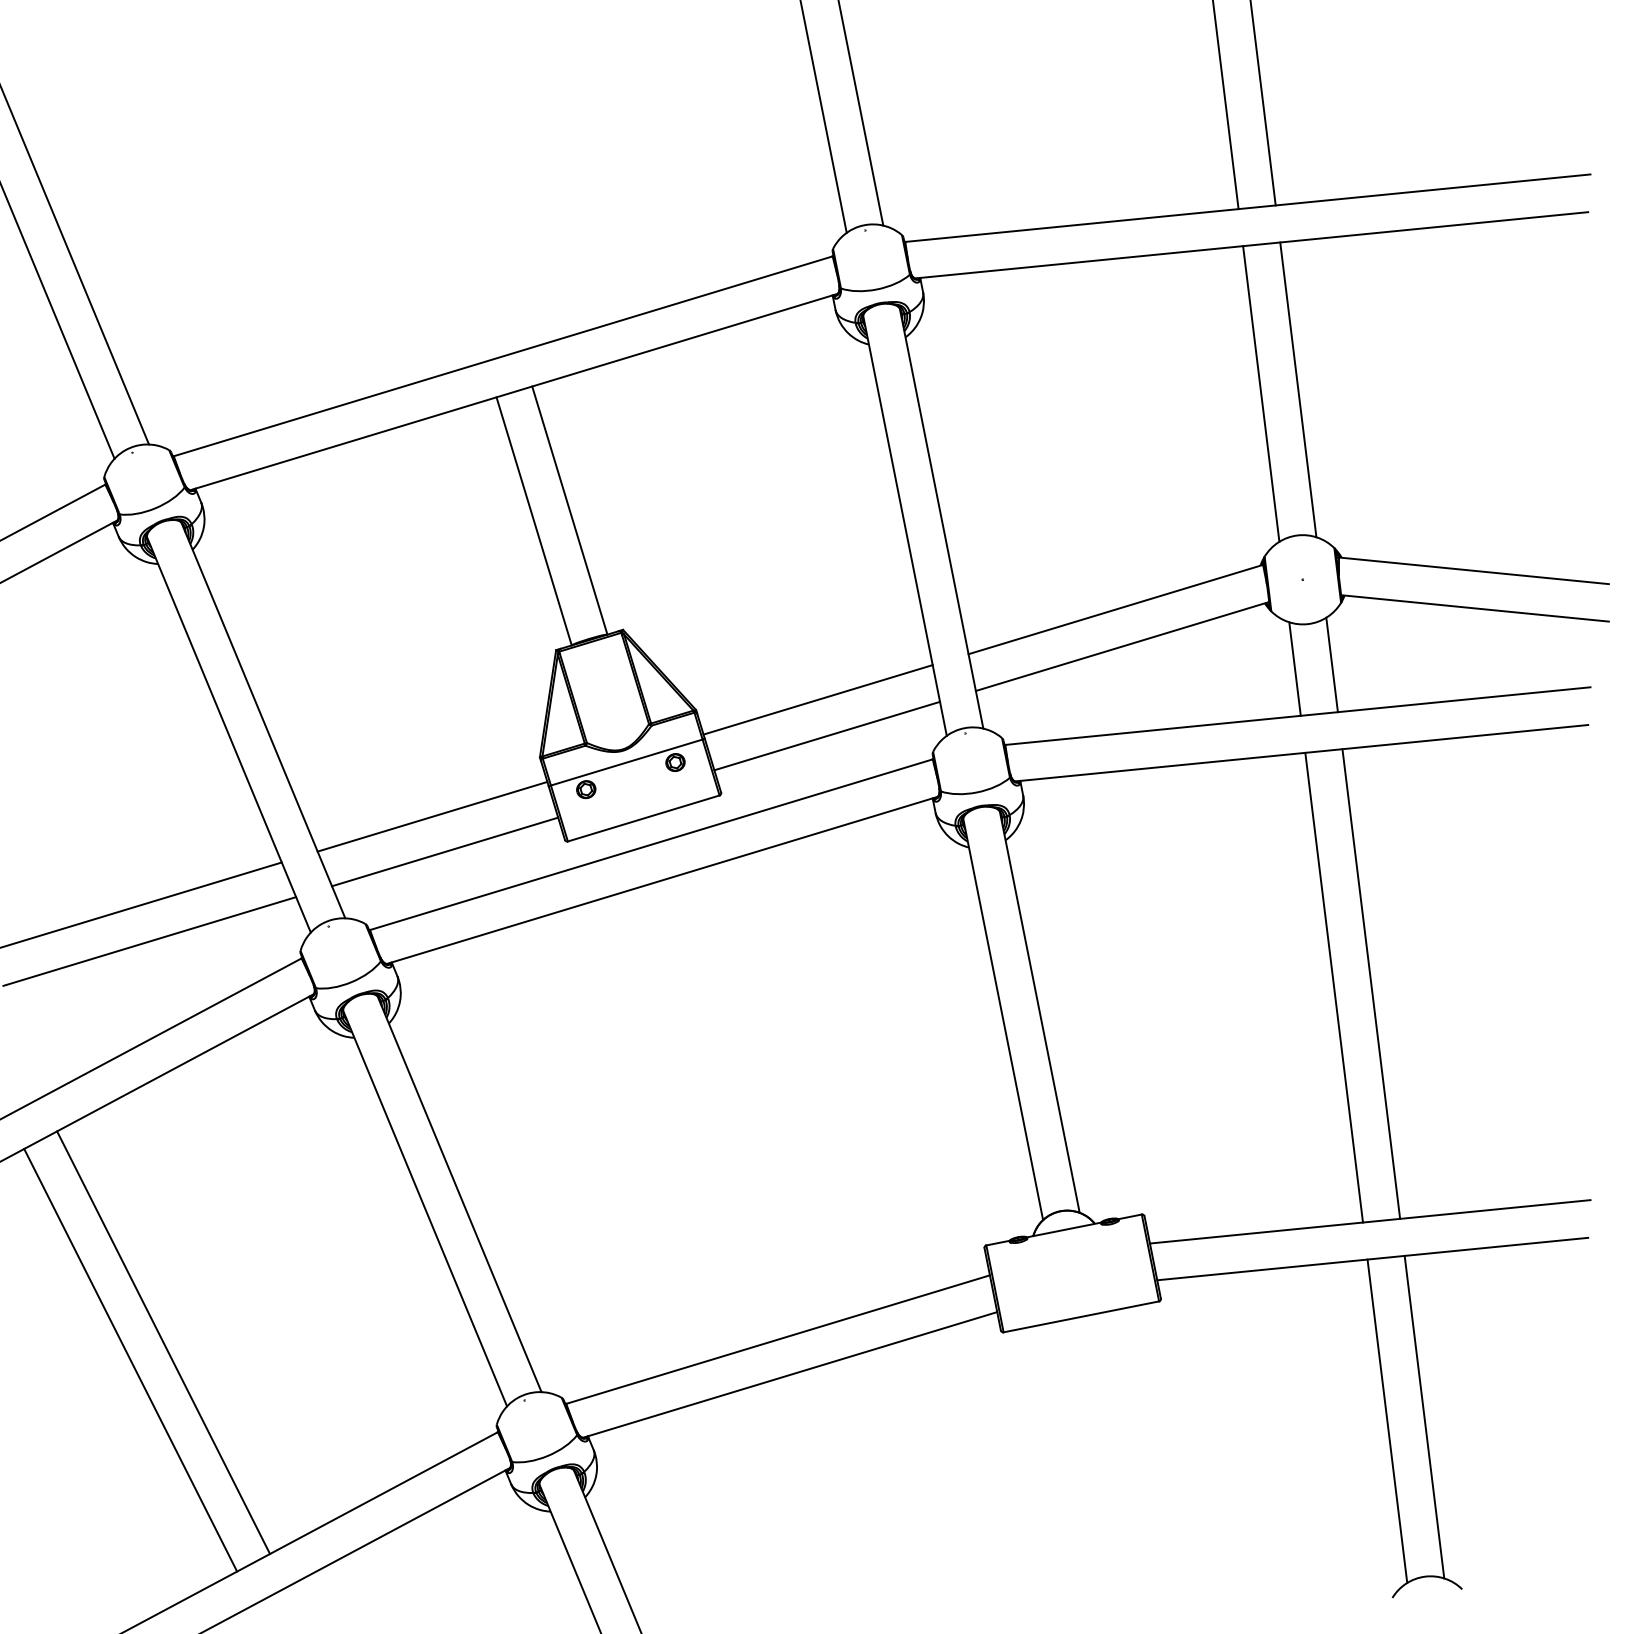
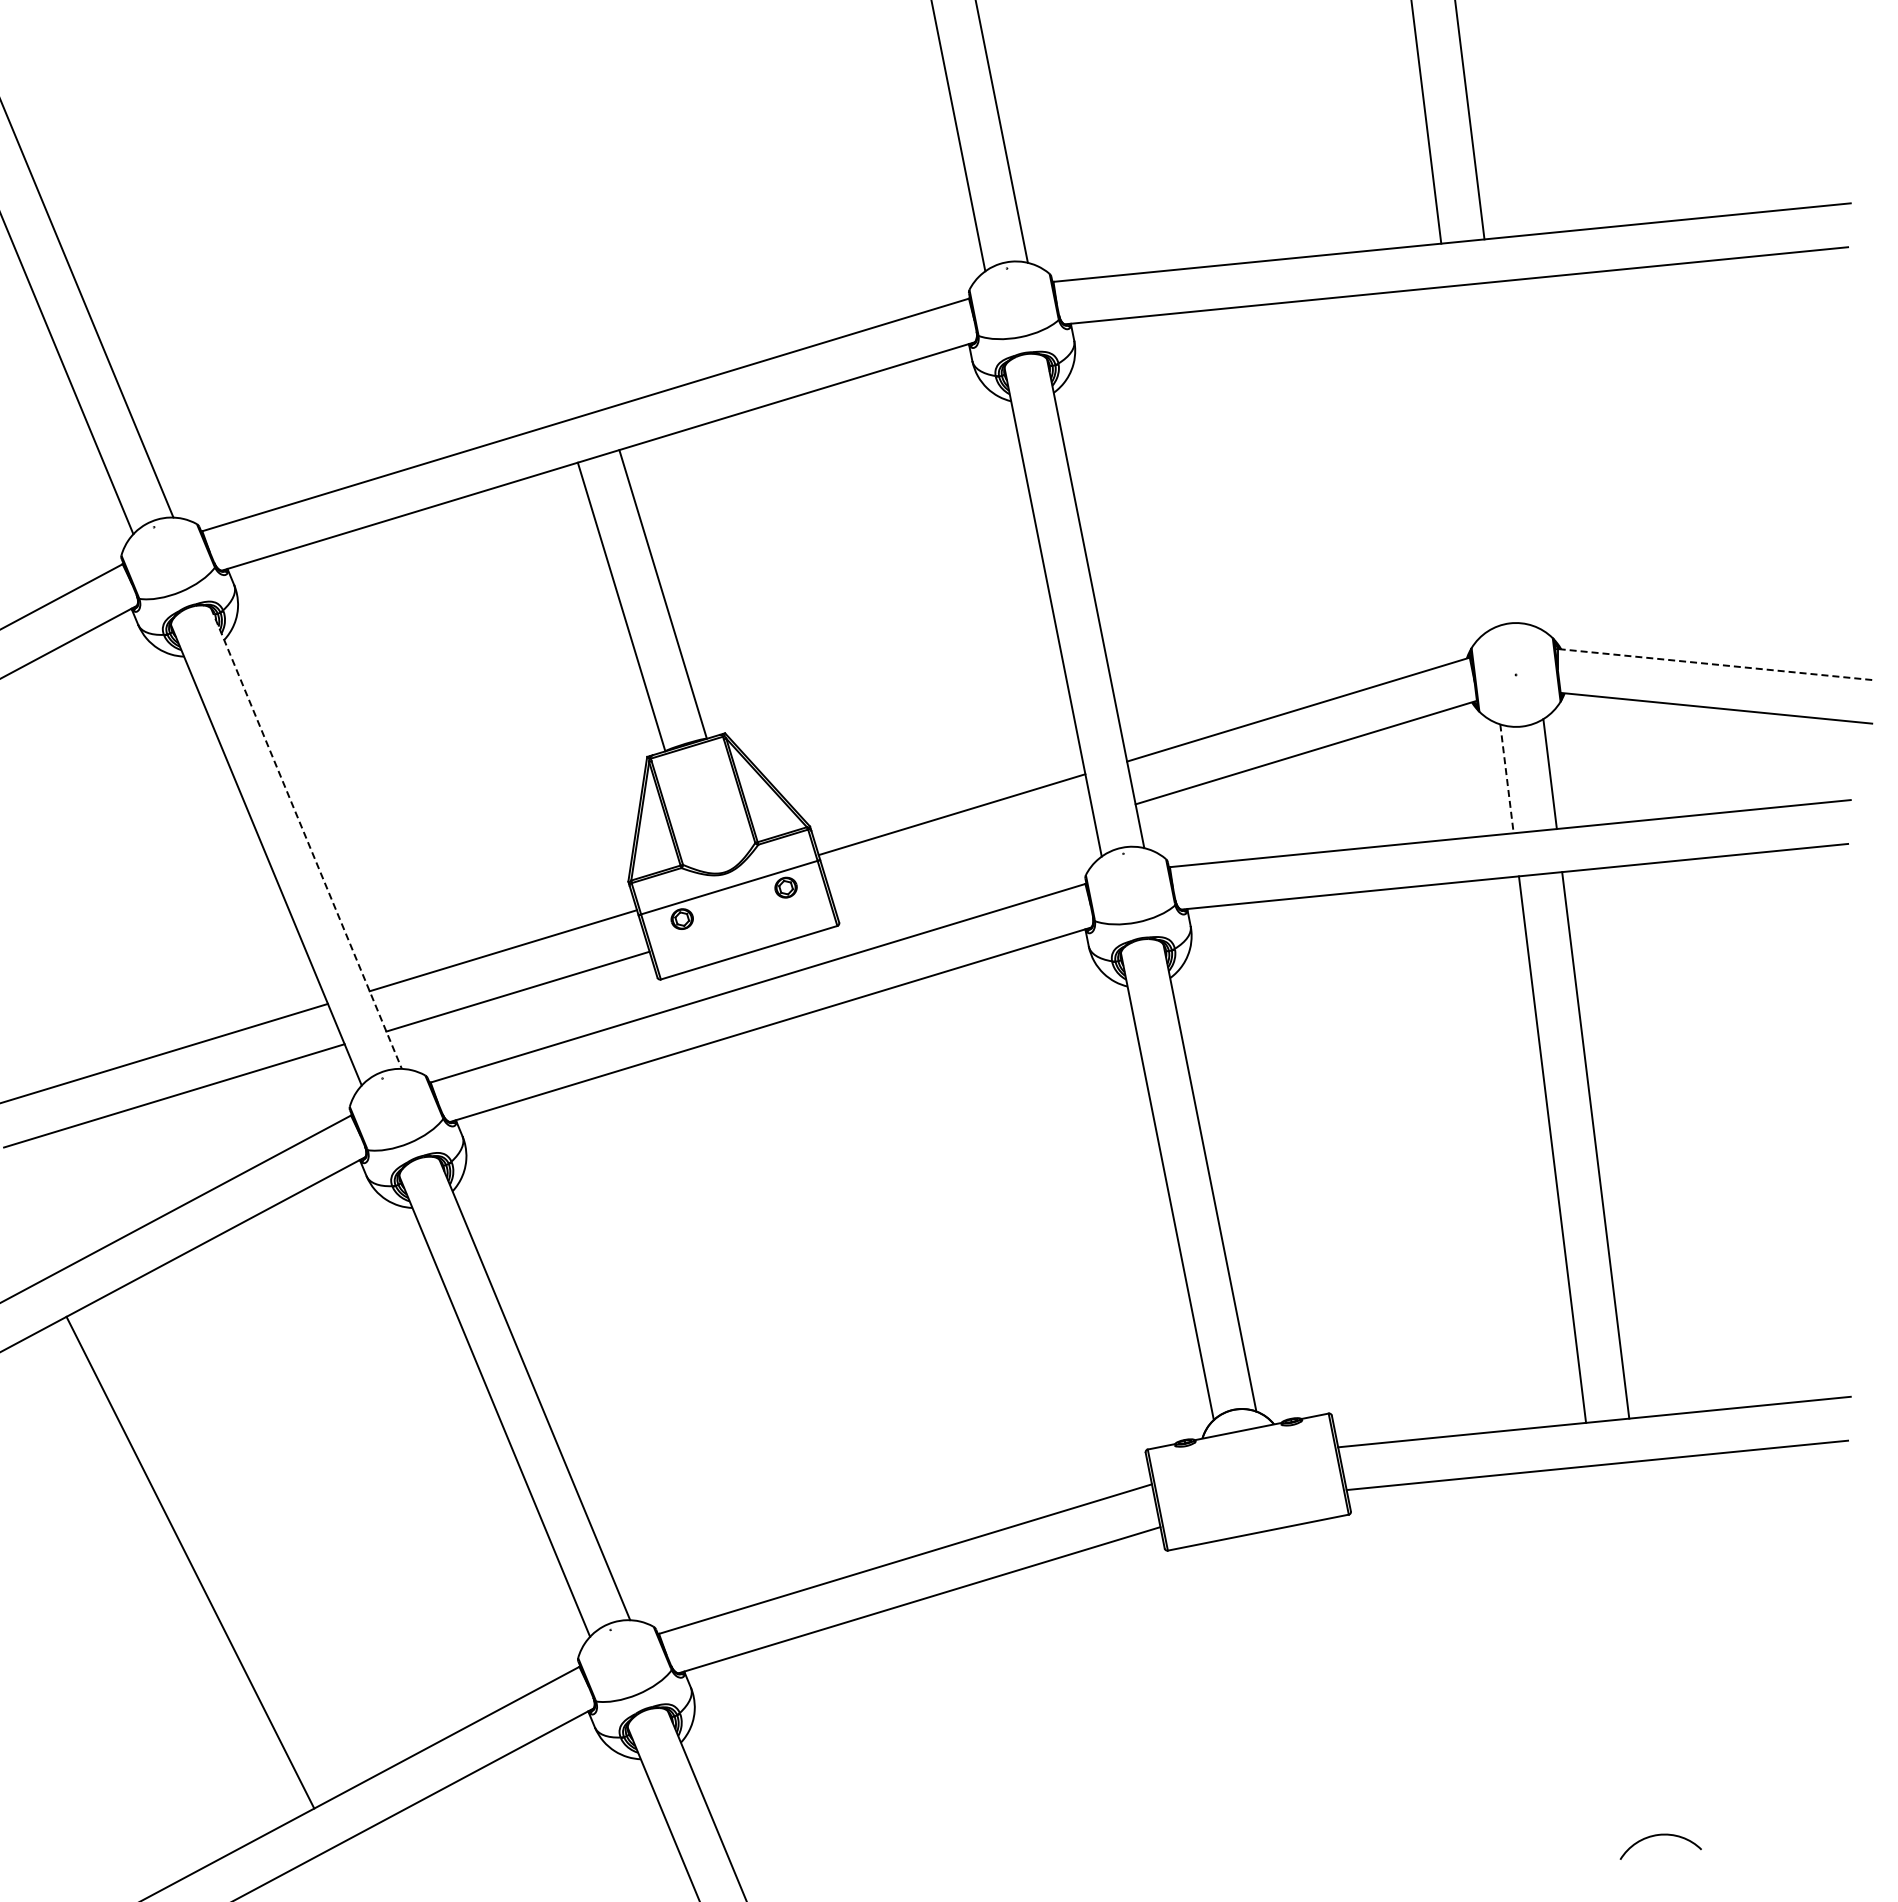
line: (1298, 389) -> (1510, 453), removed
line: (1261, 393) -> (1467, 458), removed
line: (1473, 570) -> (1714, 664), solid -> dashed
line: (1294, 668) -> (1506, 778), solid -> dashed
line: (263, 721) -> (306, 839), solid -> dashed
line: (827, 735) -> (962, 856), removed
line: (130, 1360) -> (152, 1583), removed
line: (1424, 1416) -> (1657, 1648), removed
line: (1387, 1420) -> (1614, 1653), removed

